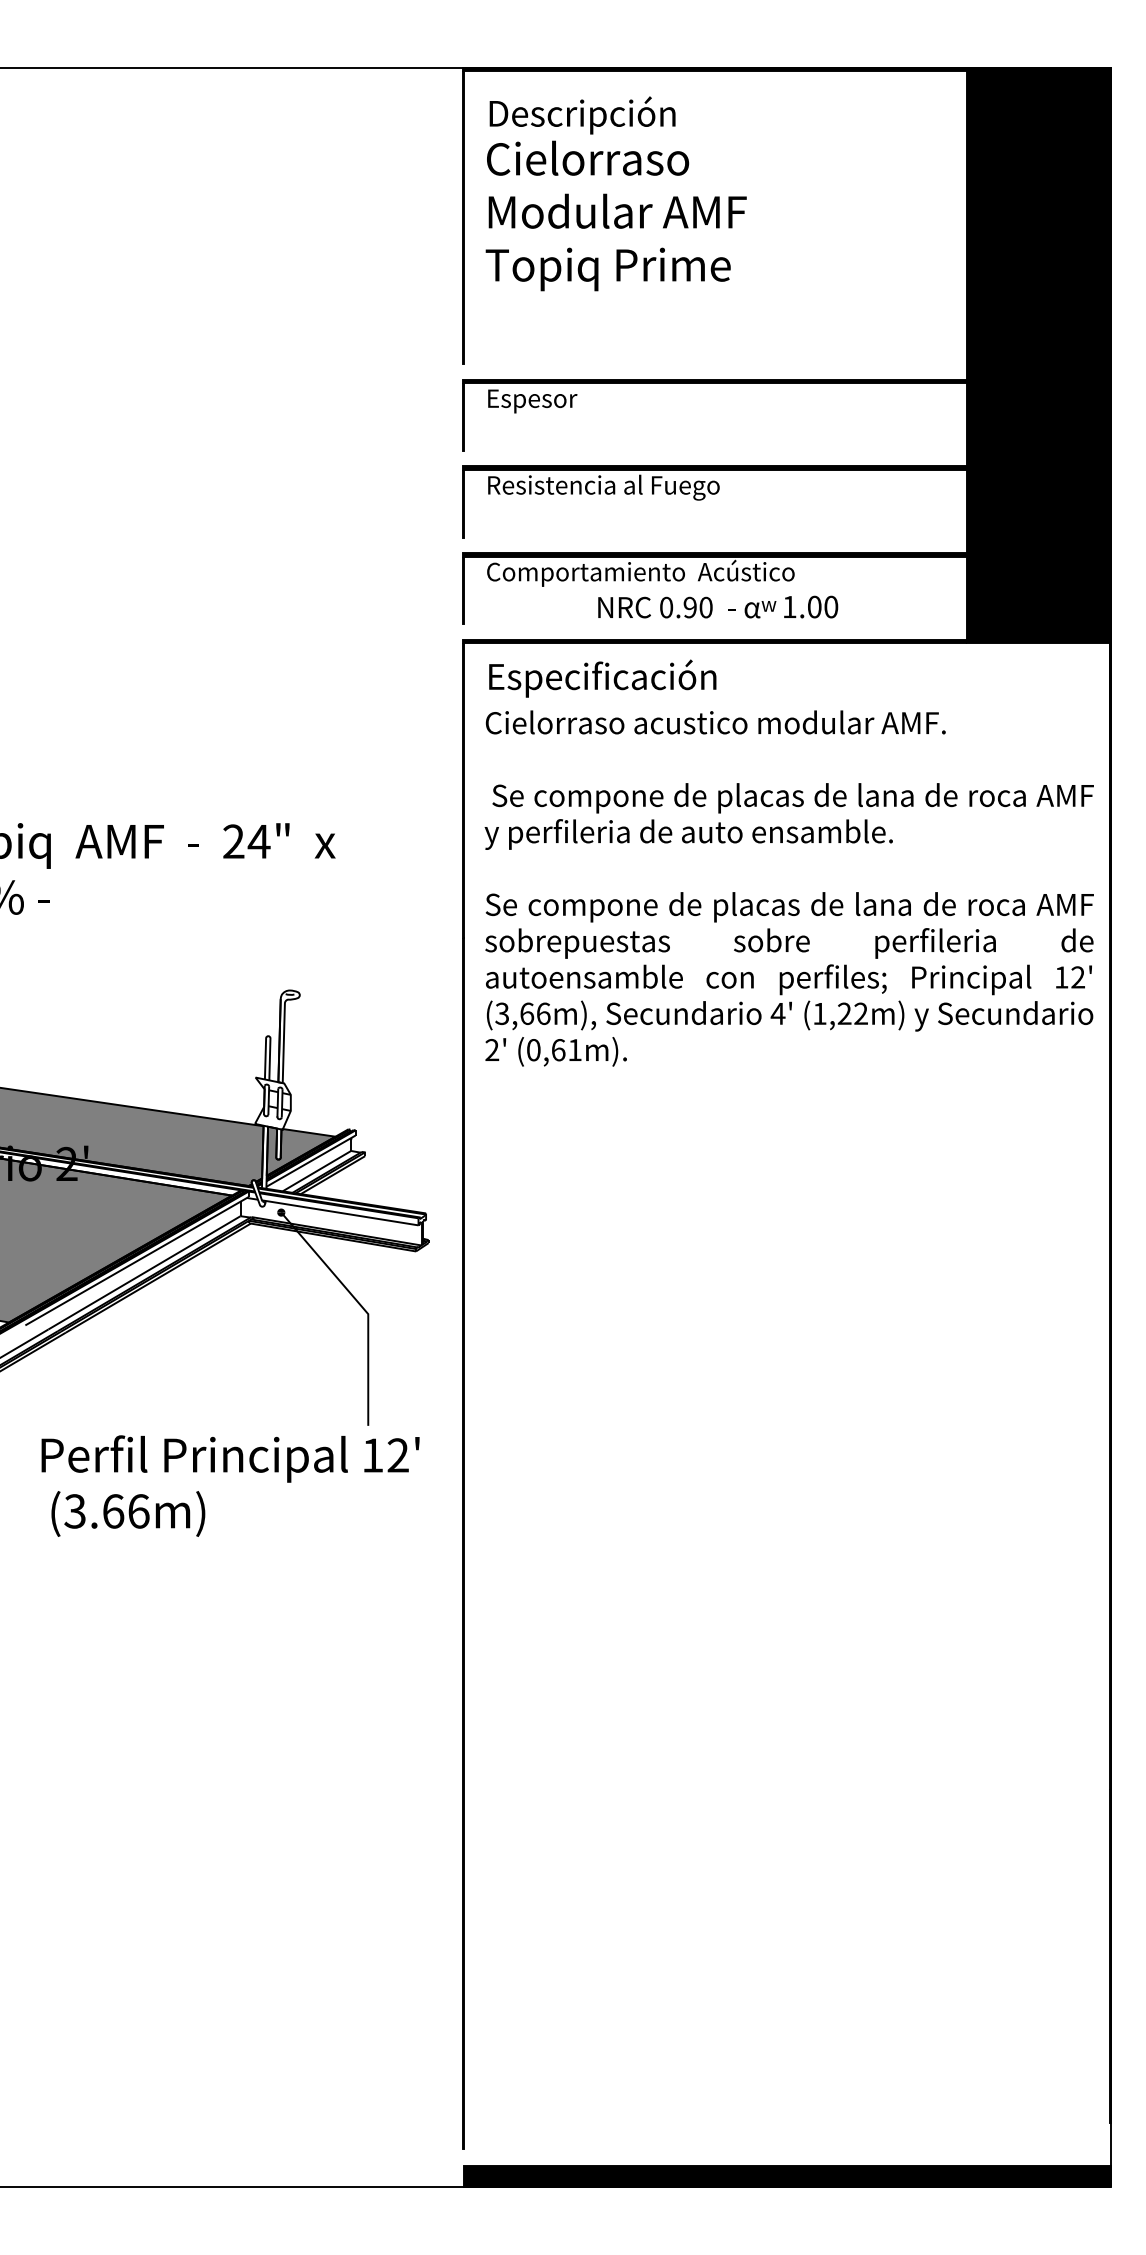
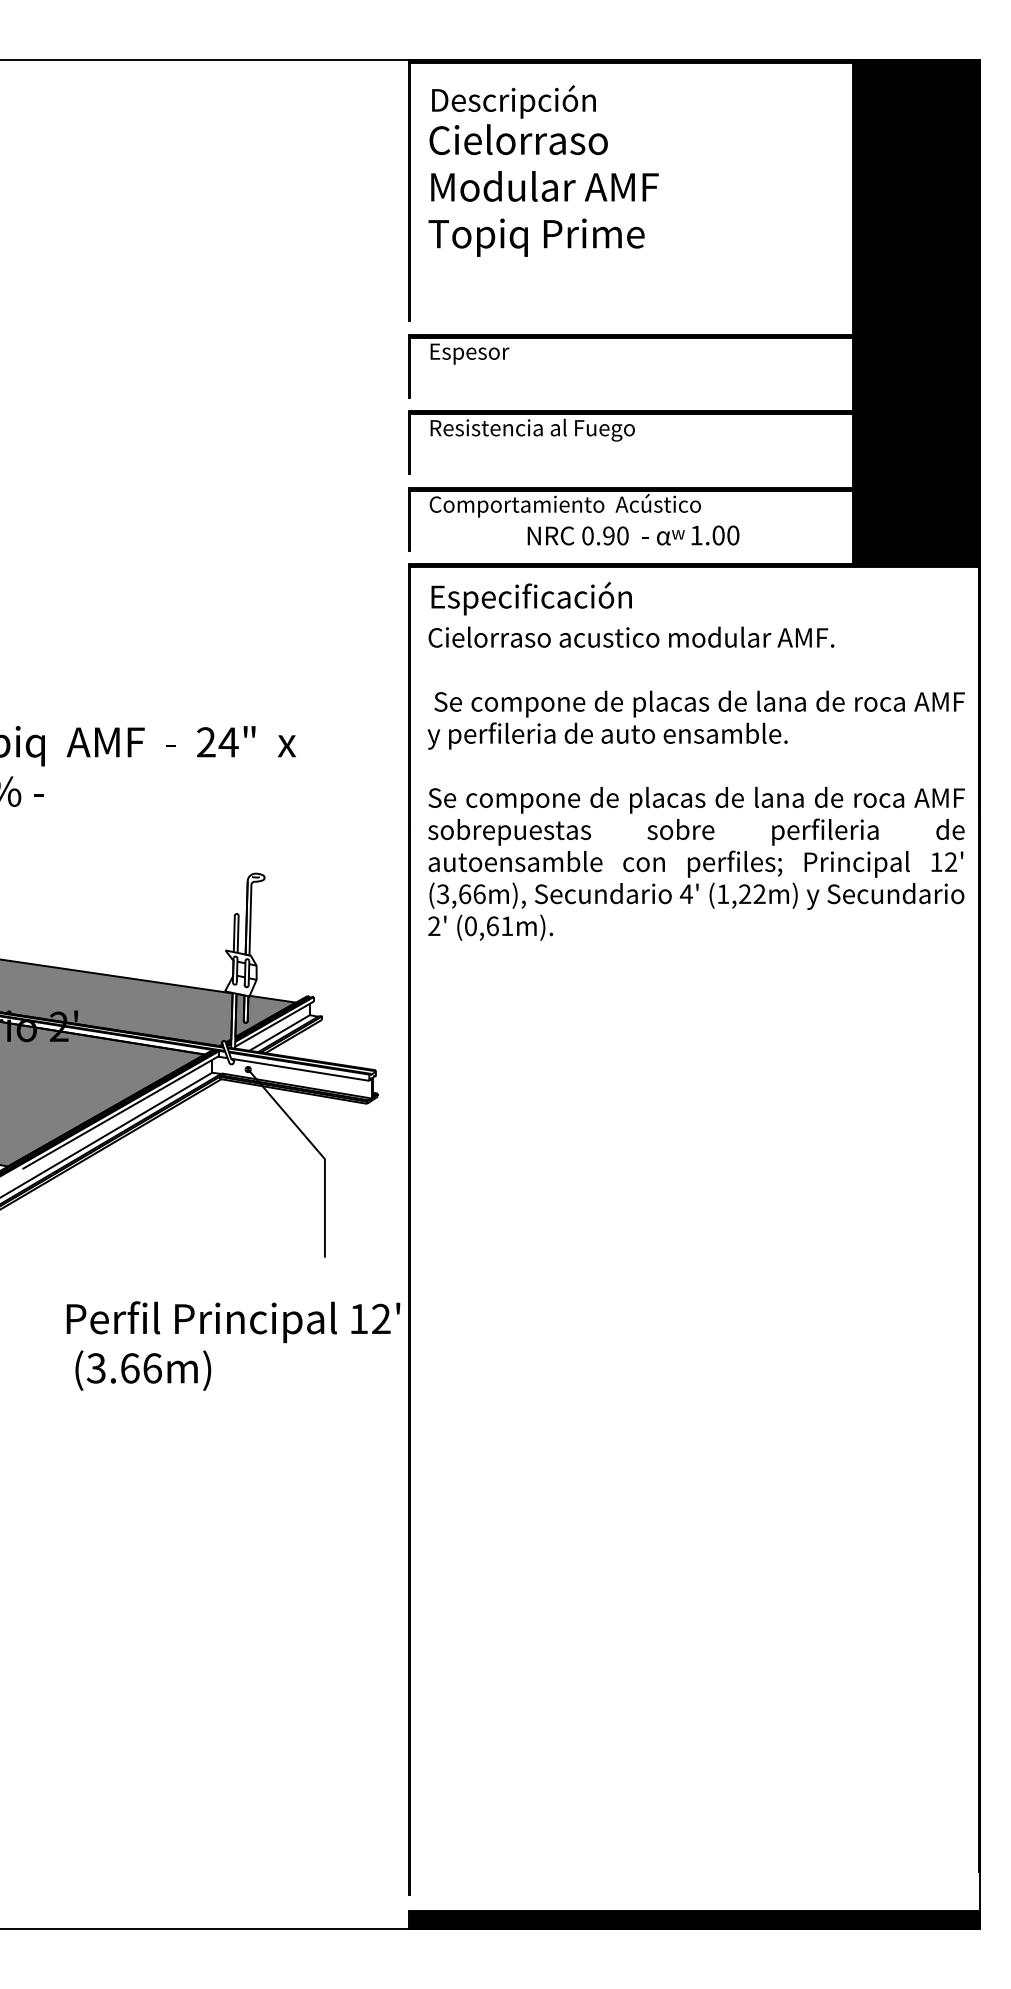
text: (230, 1485) -> (233, 1345), moved

